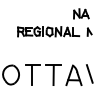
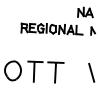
part: (73, 74) -> (75, 72), removed

